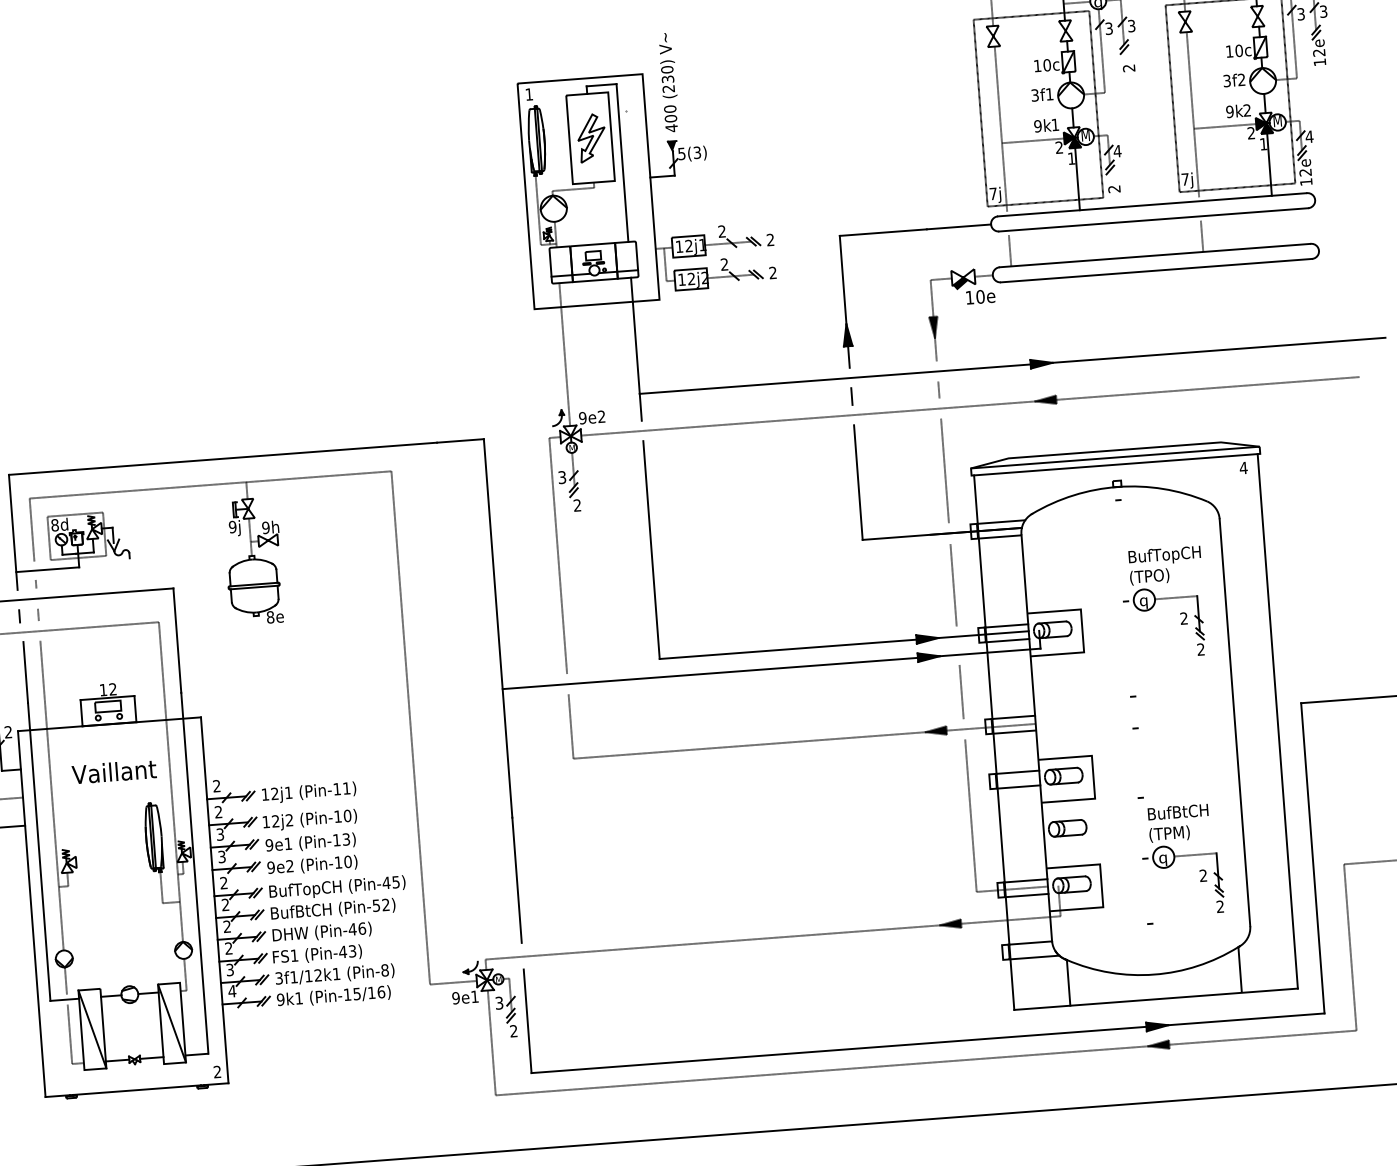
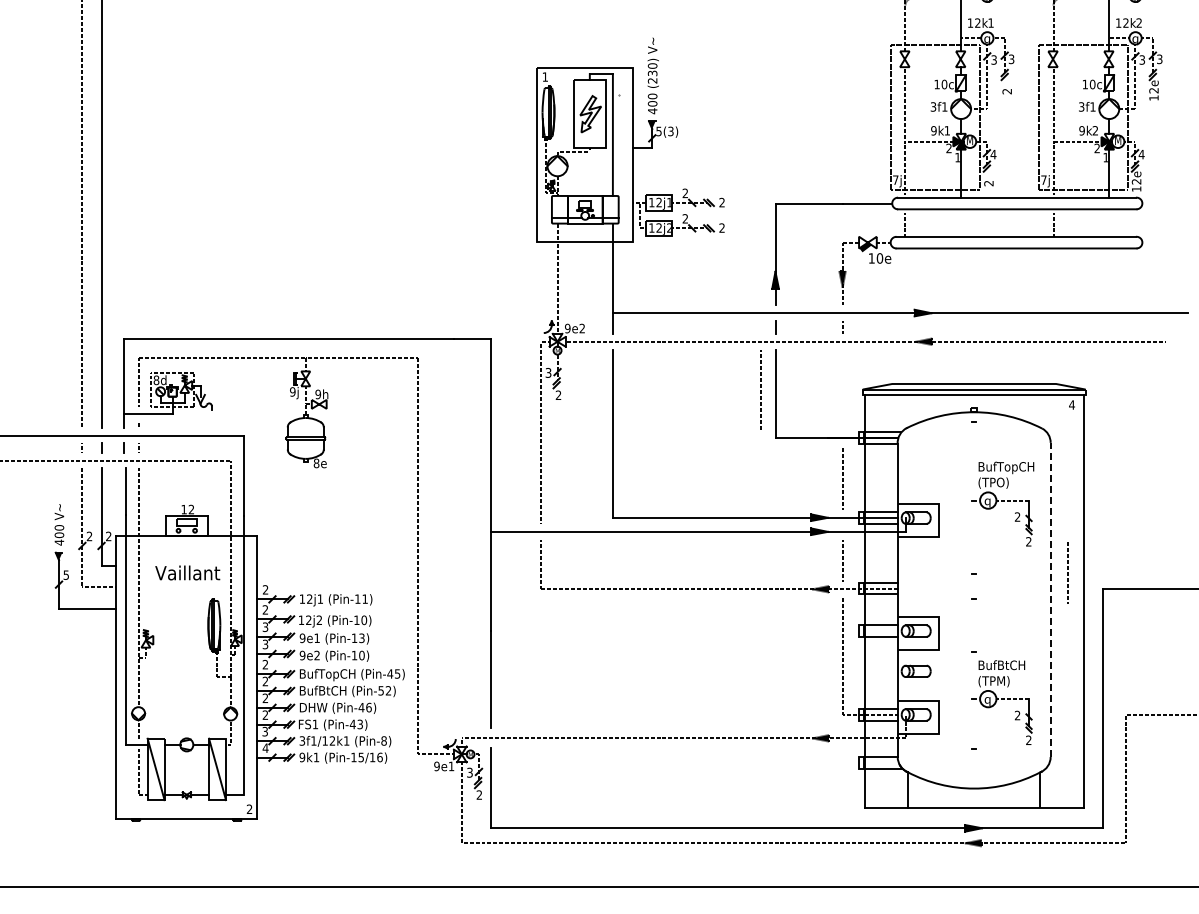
text: (1241, 79) -> (1092, 106), 2 -> 1
line: (944, 471) -> (760, 390), moved
line: (1254, 685) -> (1067, 572), added
line: (1234, 722) -> (1050, 599), solid -> dashed

